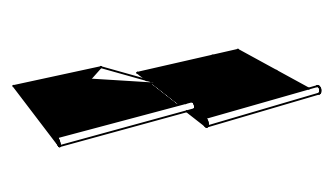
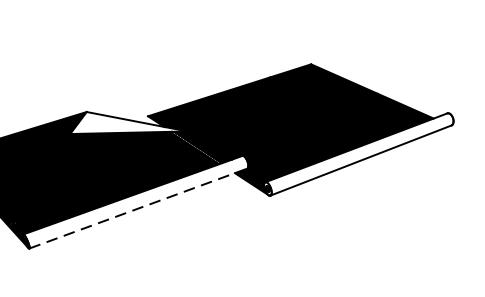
line: (126, 127) -> (137, 208), solid -> dashed

